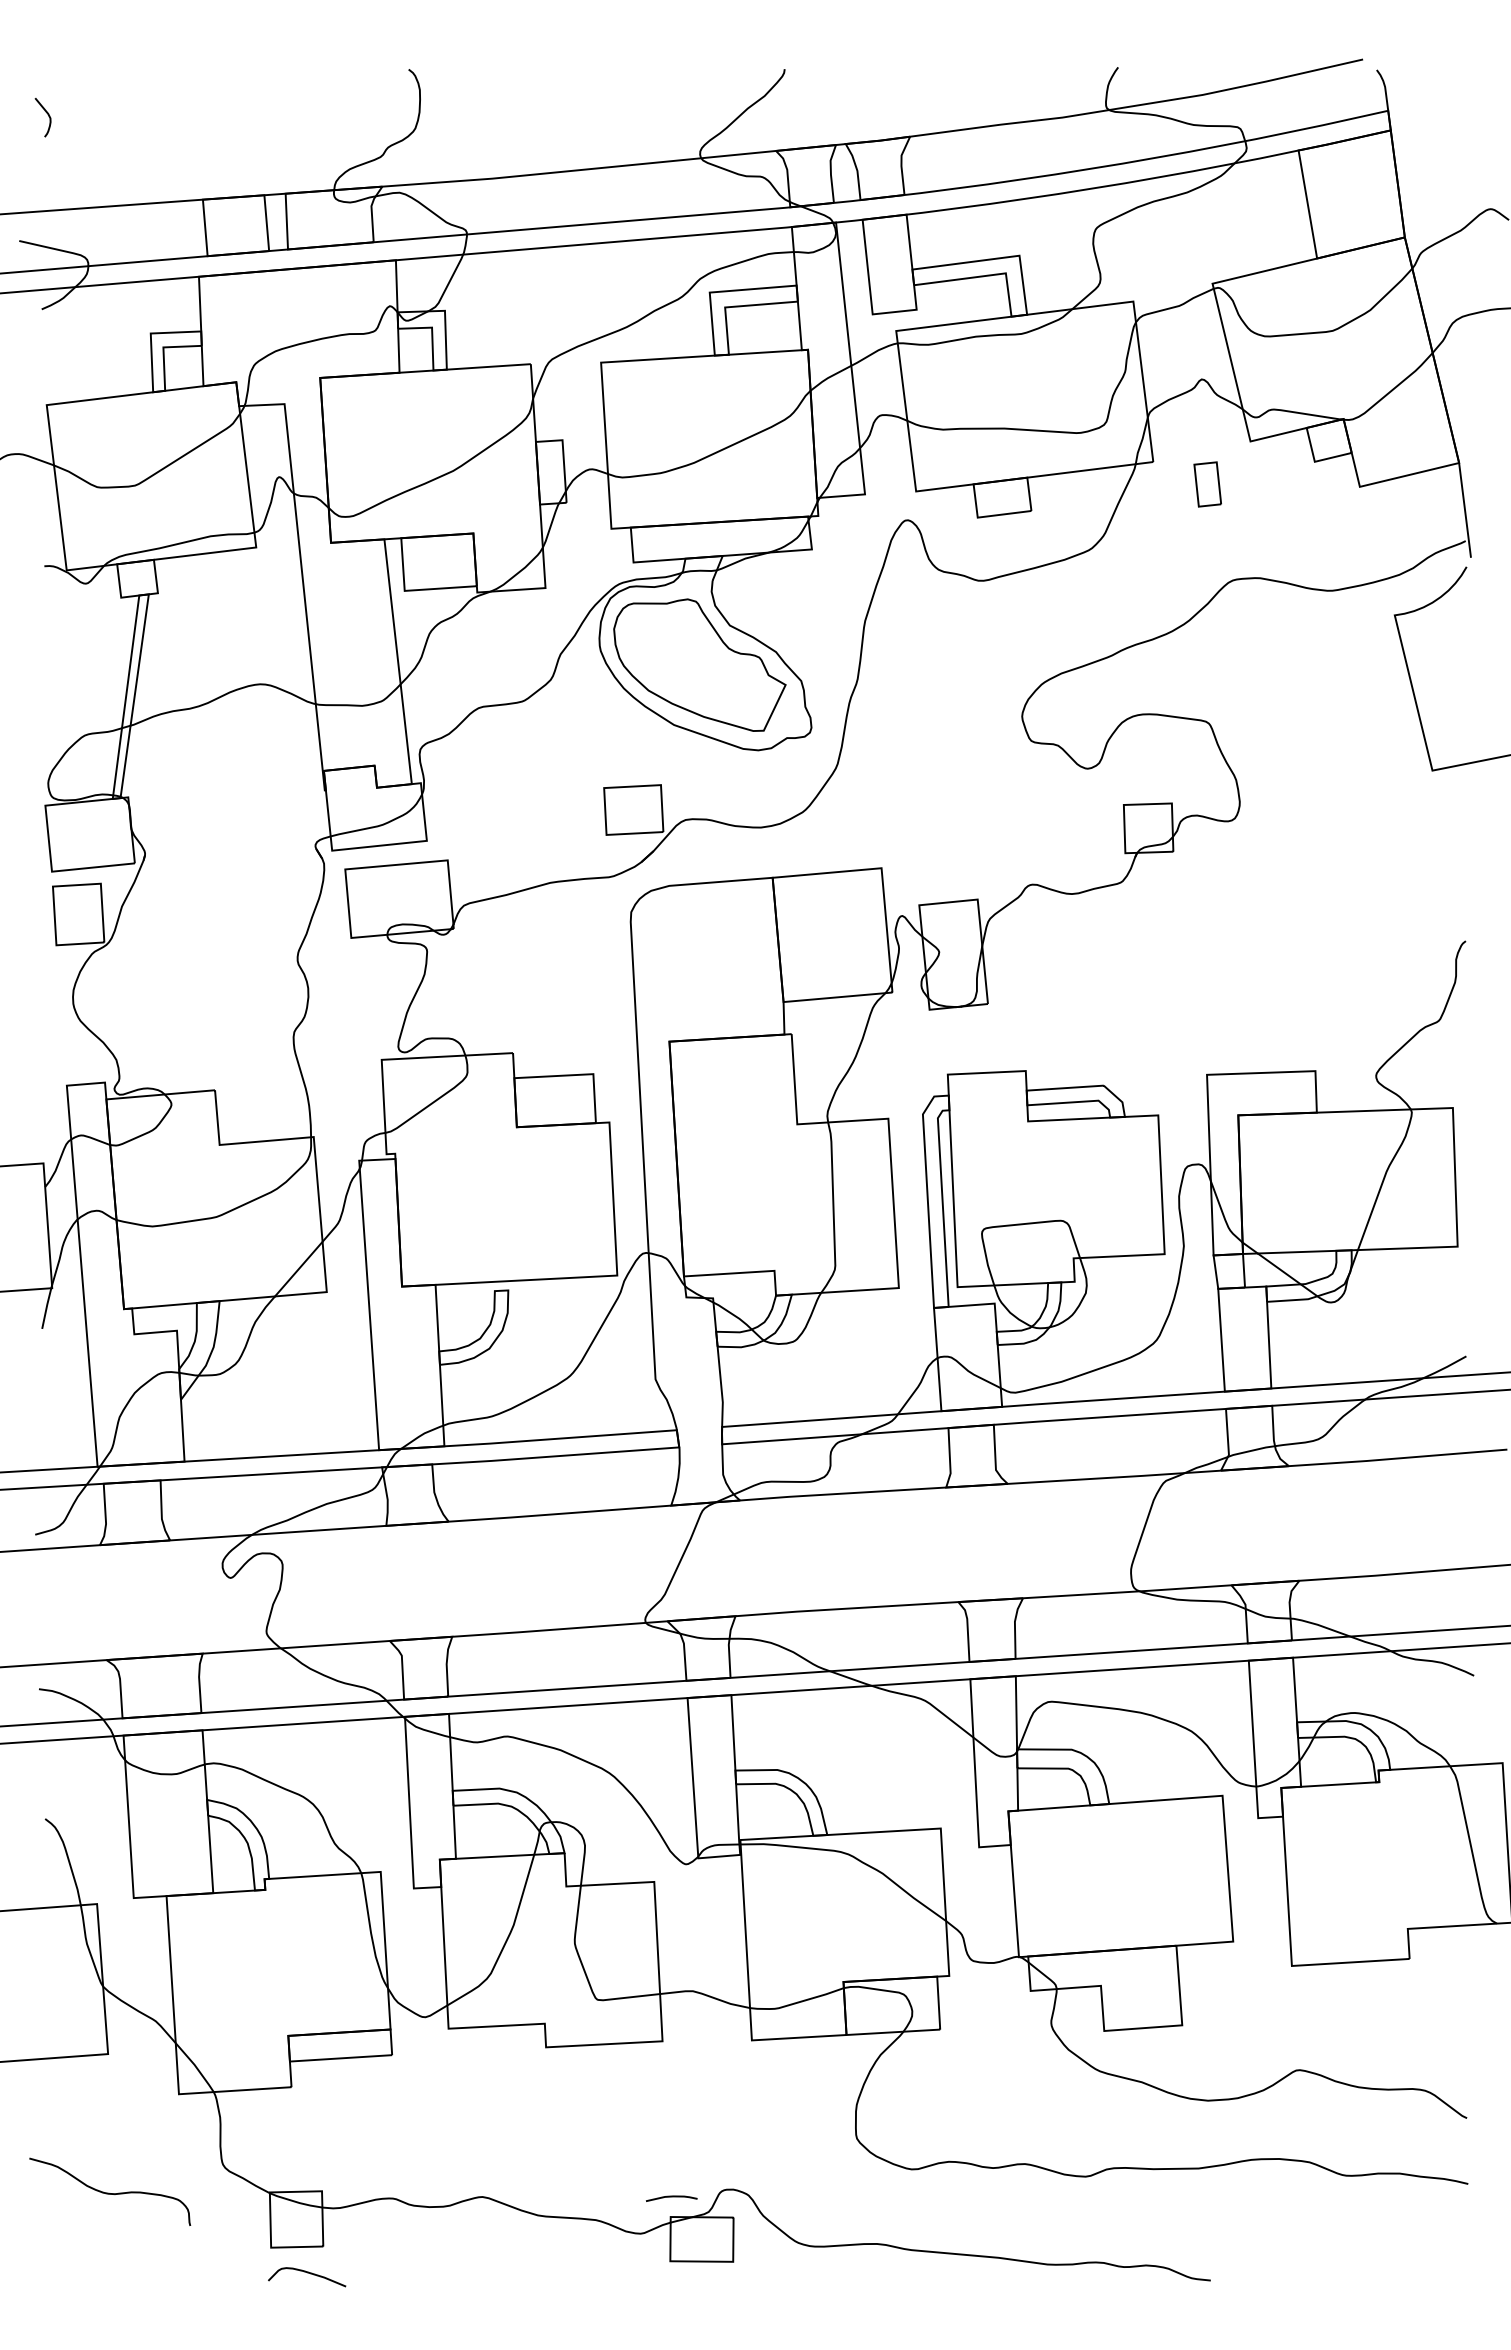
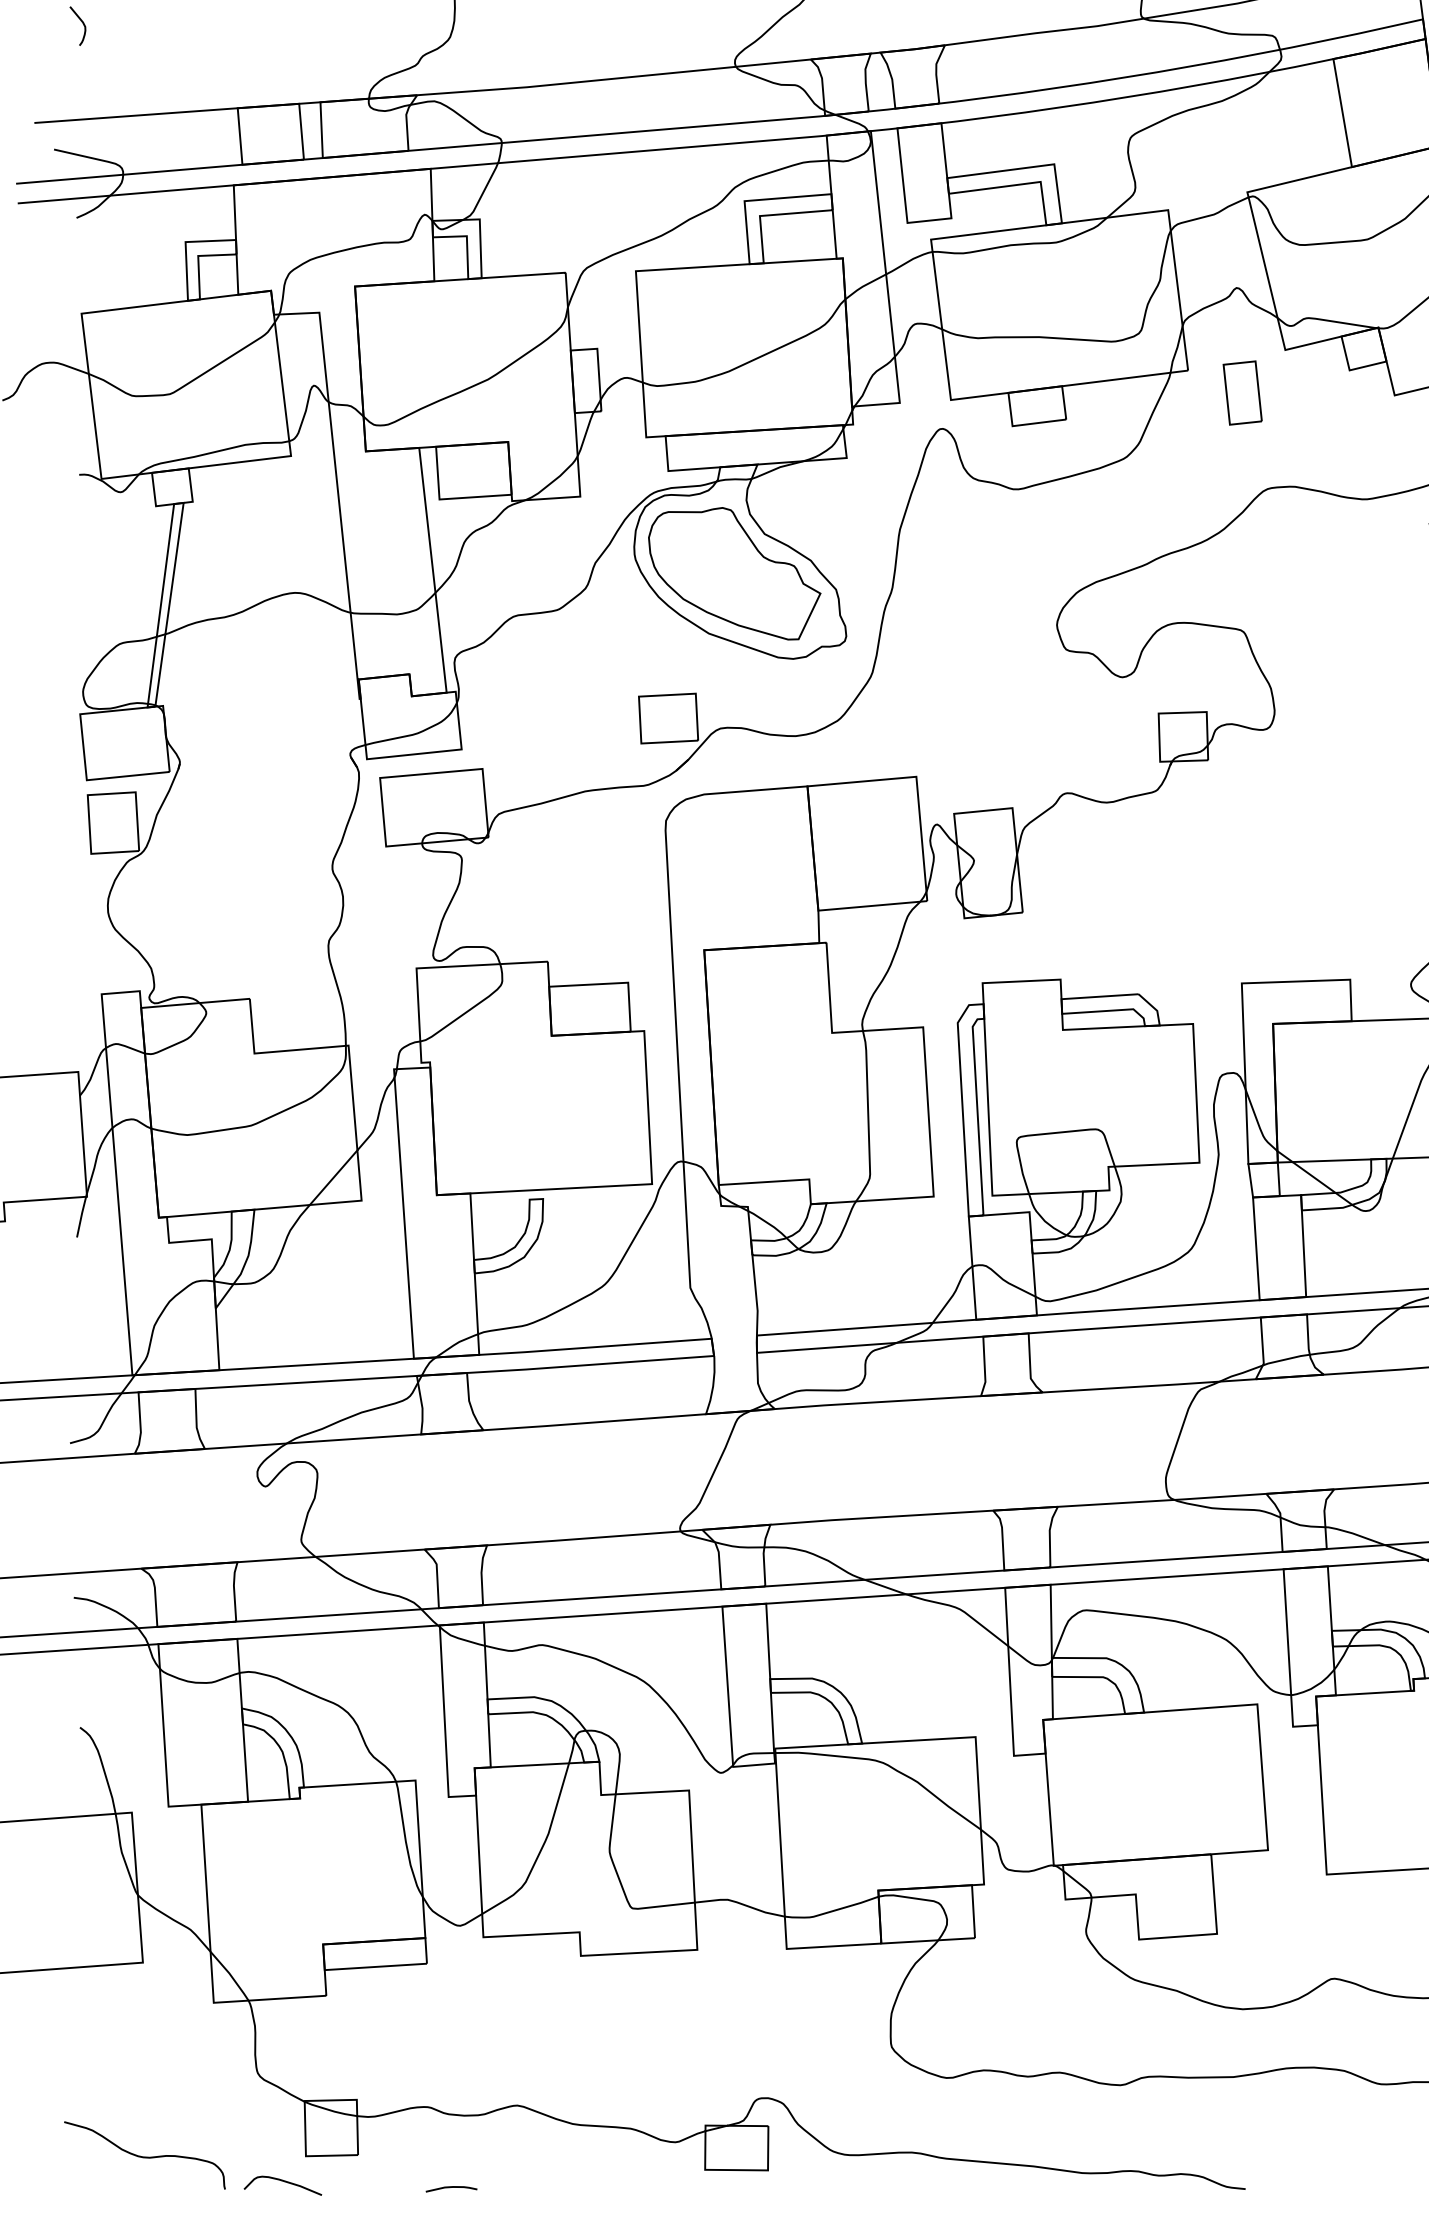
part: (1207, 484) -> (1242, 393), size x1.43
curve: (109, 2192) -> (144, 2156), moved
curve: (671, 2197) -> (451, 2188), moved
curve: (307, 2273) -> (283, 2182), moved

